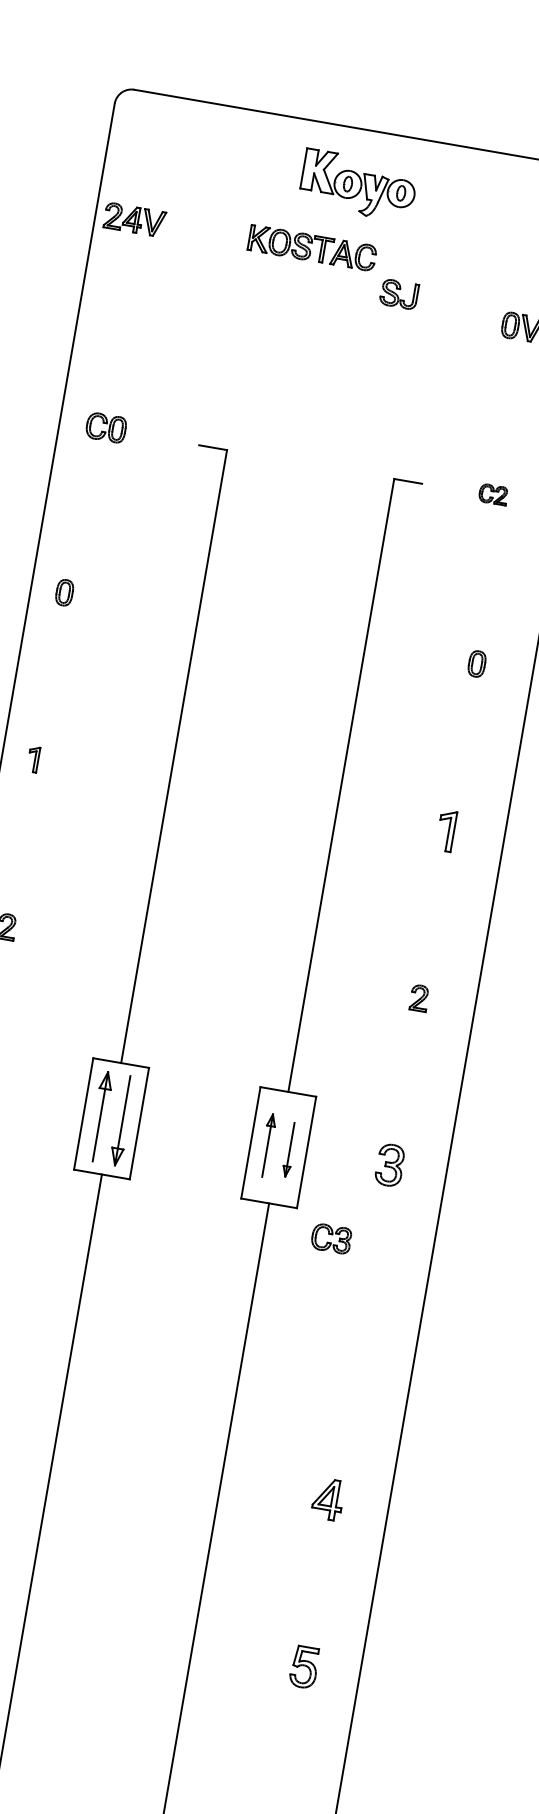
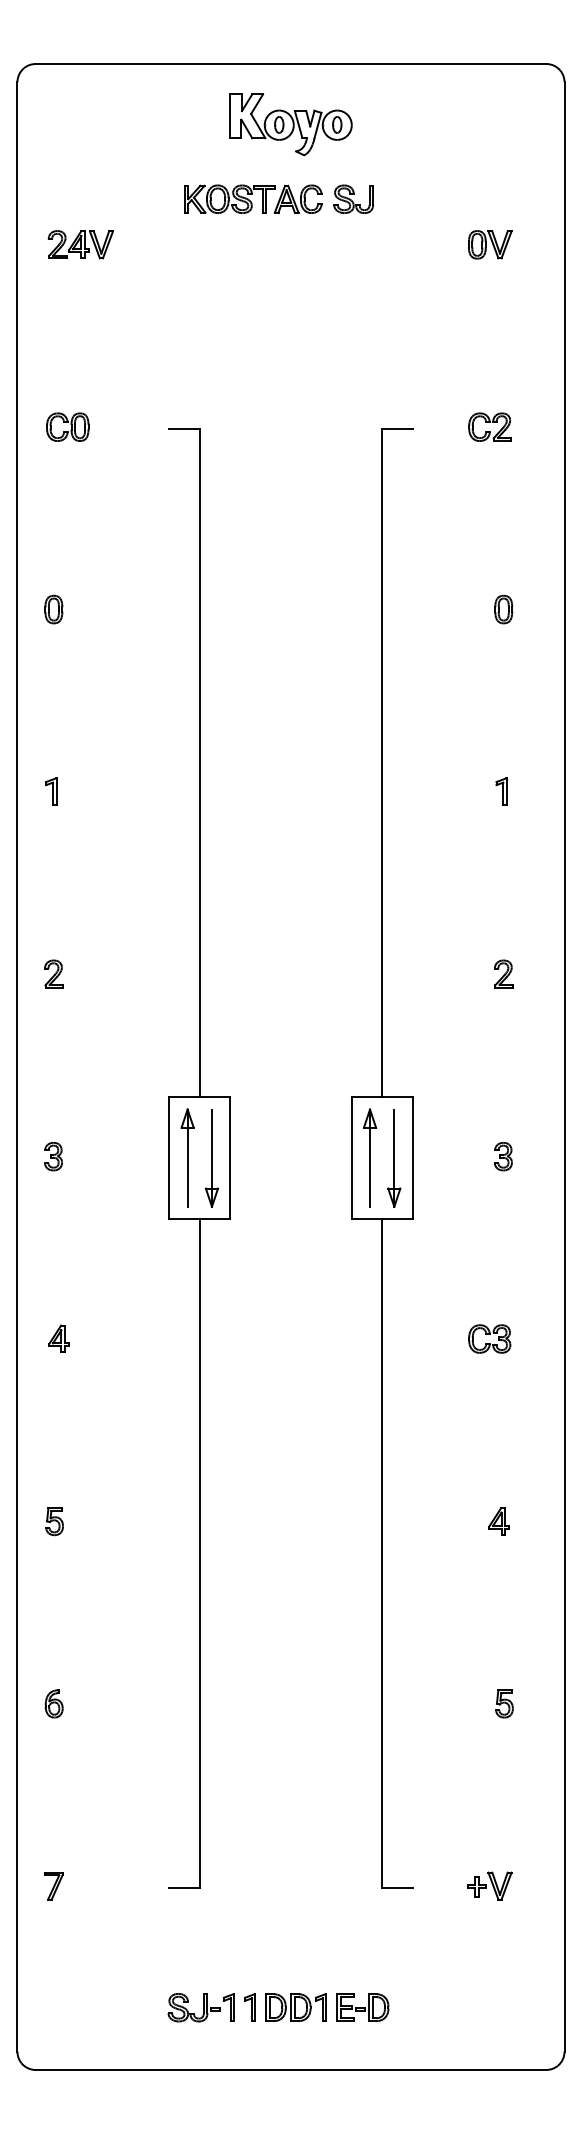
part: (134, 219) -> (80, 244), moved
part: (399, 293) -> (353, 198), moved
part: (492, 493) -> (489, 426), size x1.43
part: (446, 830) -> (501, 791), size x0.62
part: (267, 1145) -> (369, 1157), size x1.43
part: (289, 1149) -> (394, 1158), size x1.67
part: (390, 1165) -> (503, 1156), size x0.62
part: (331, 1238) -> (489, 1338), moved
part: (328, 1498) -> (498, 1520), size x0.62
part: (304, 1666) -> (504, 1703), size x0.62

